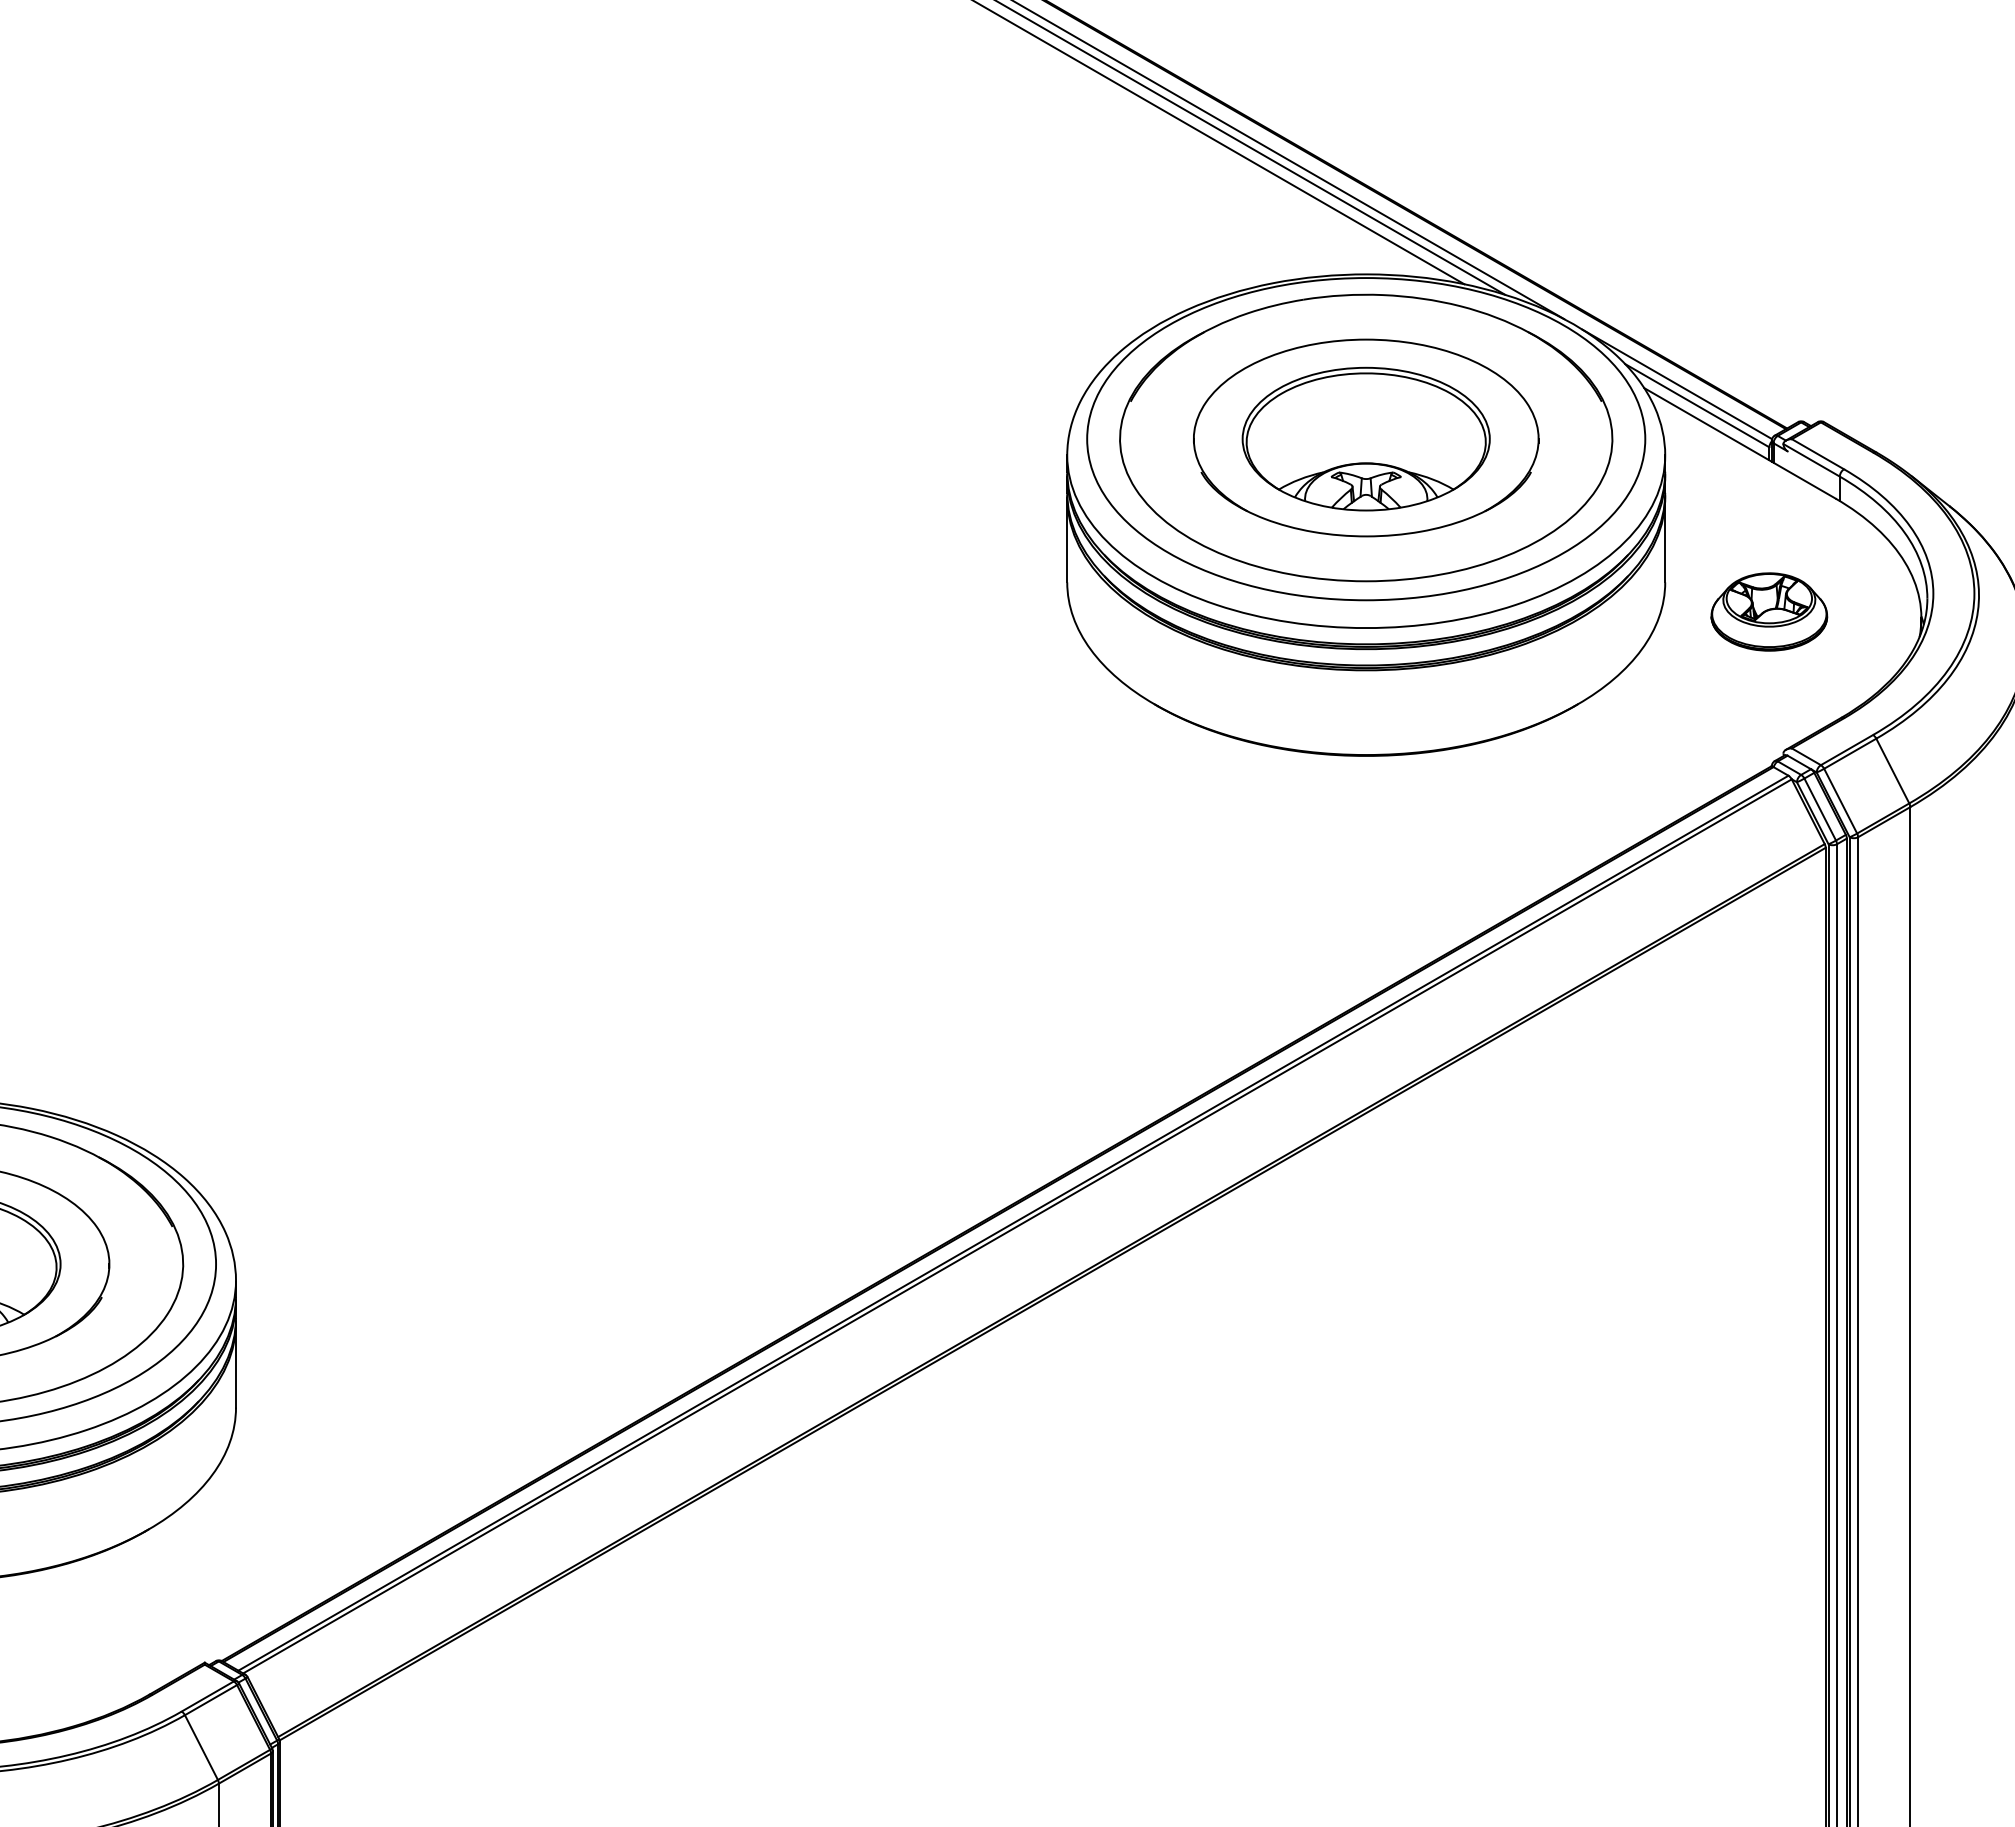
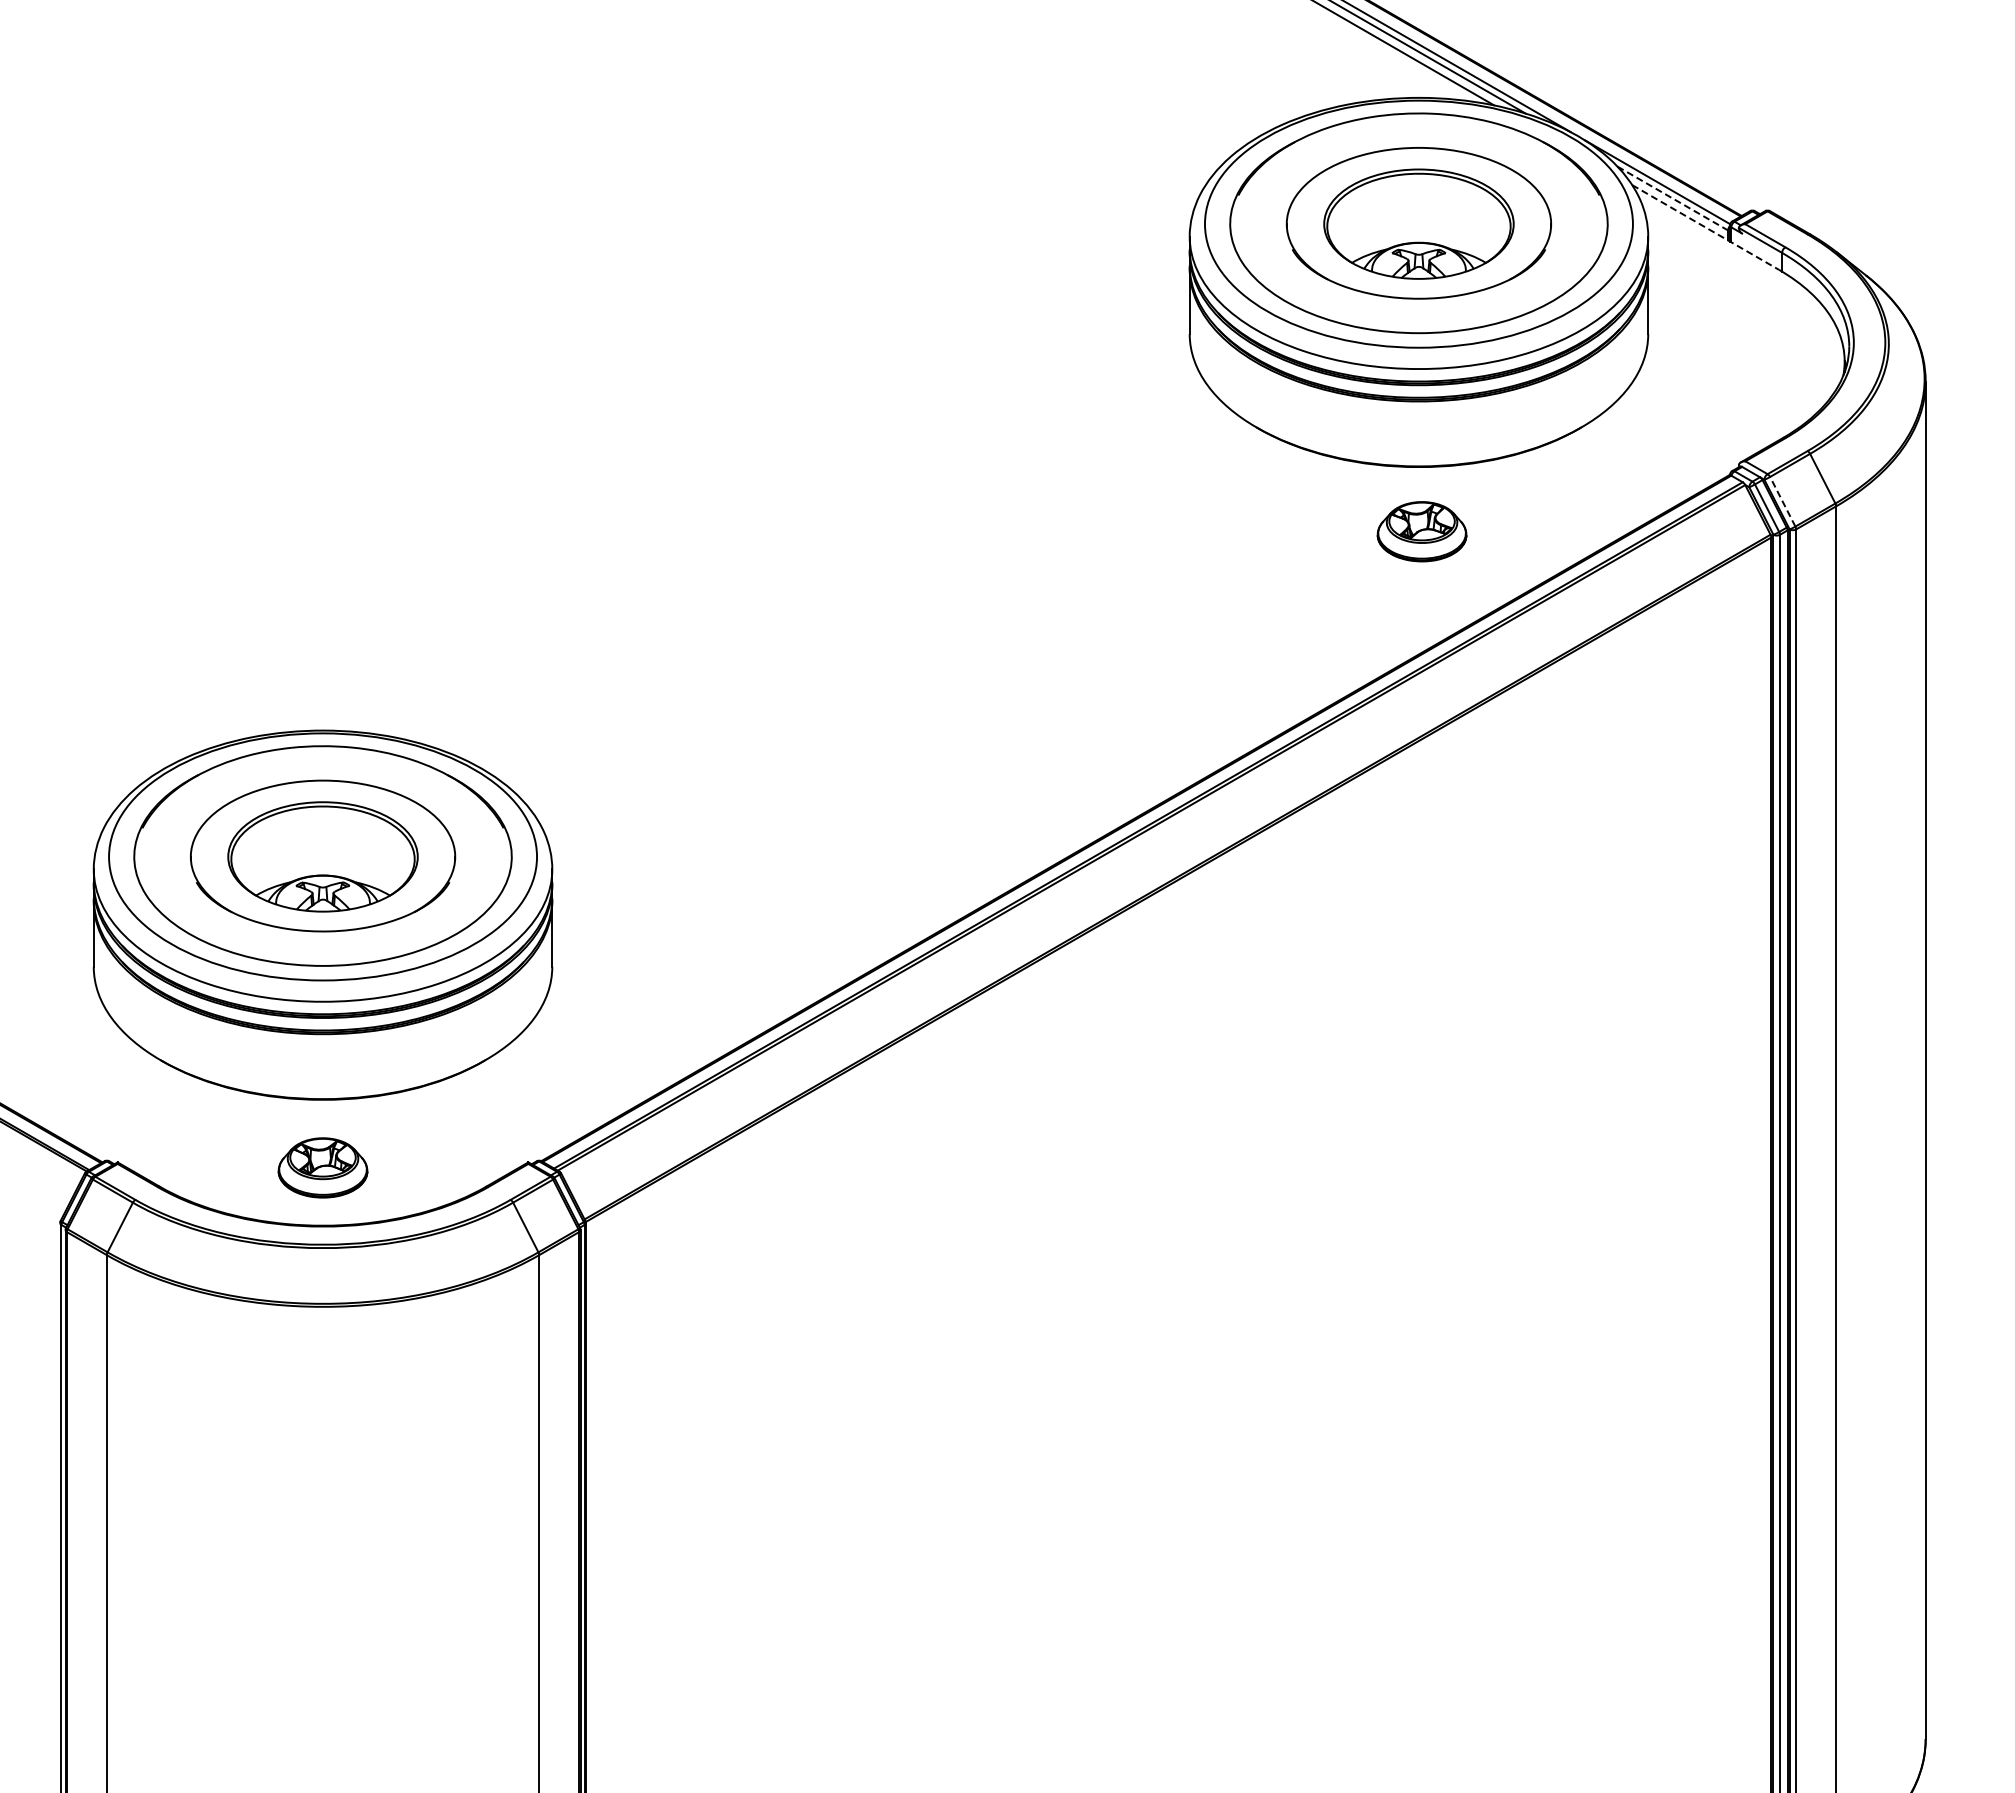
line: (1696, 405) -> (1672, 198), solid -> dashed
line: (1739, 443) -> (1705, 227), solid -> dashed
part: (1768, 611) -> (1421, 531), moved
line: (1840, 800) -> (1782, 501), solid -> dashed

